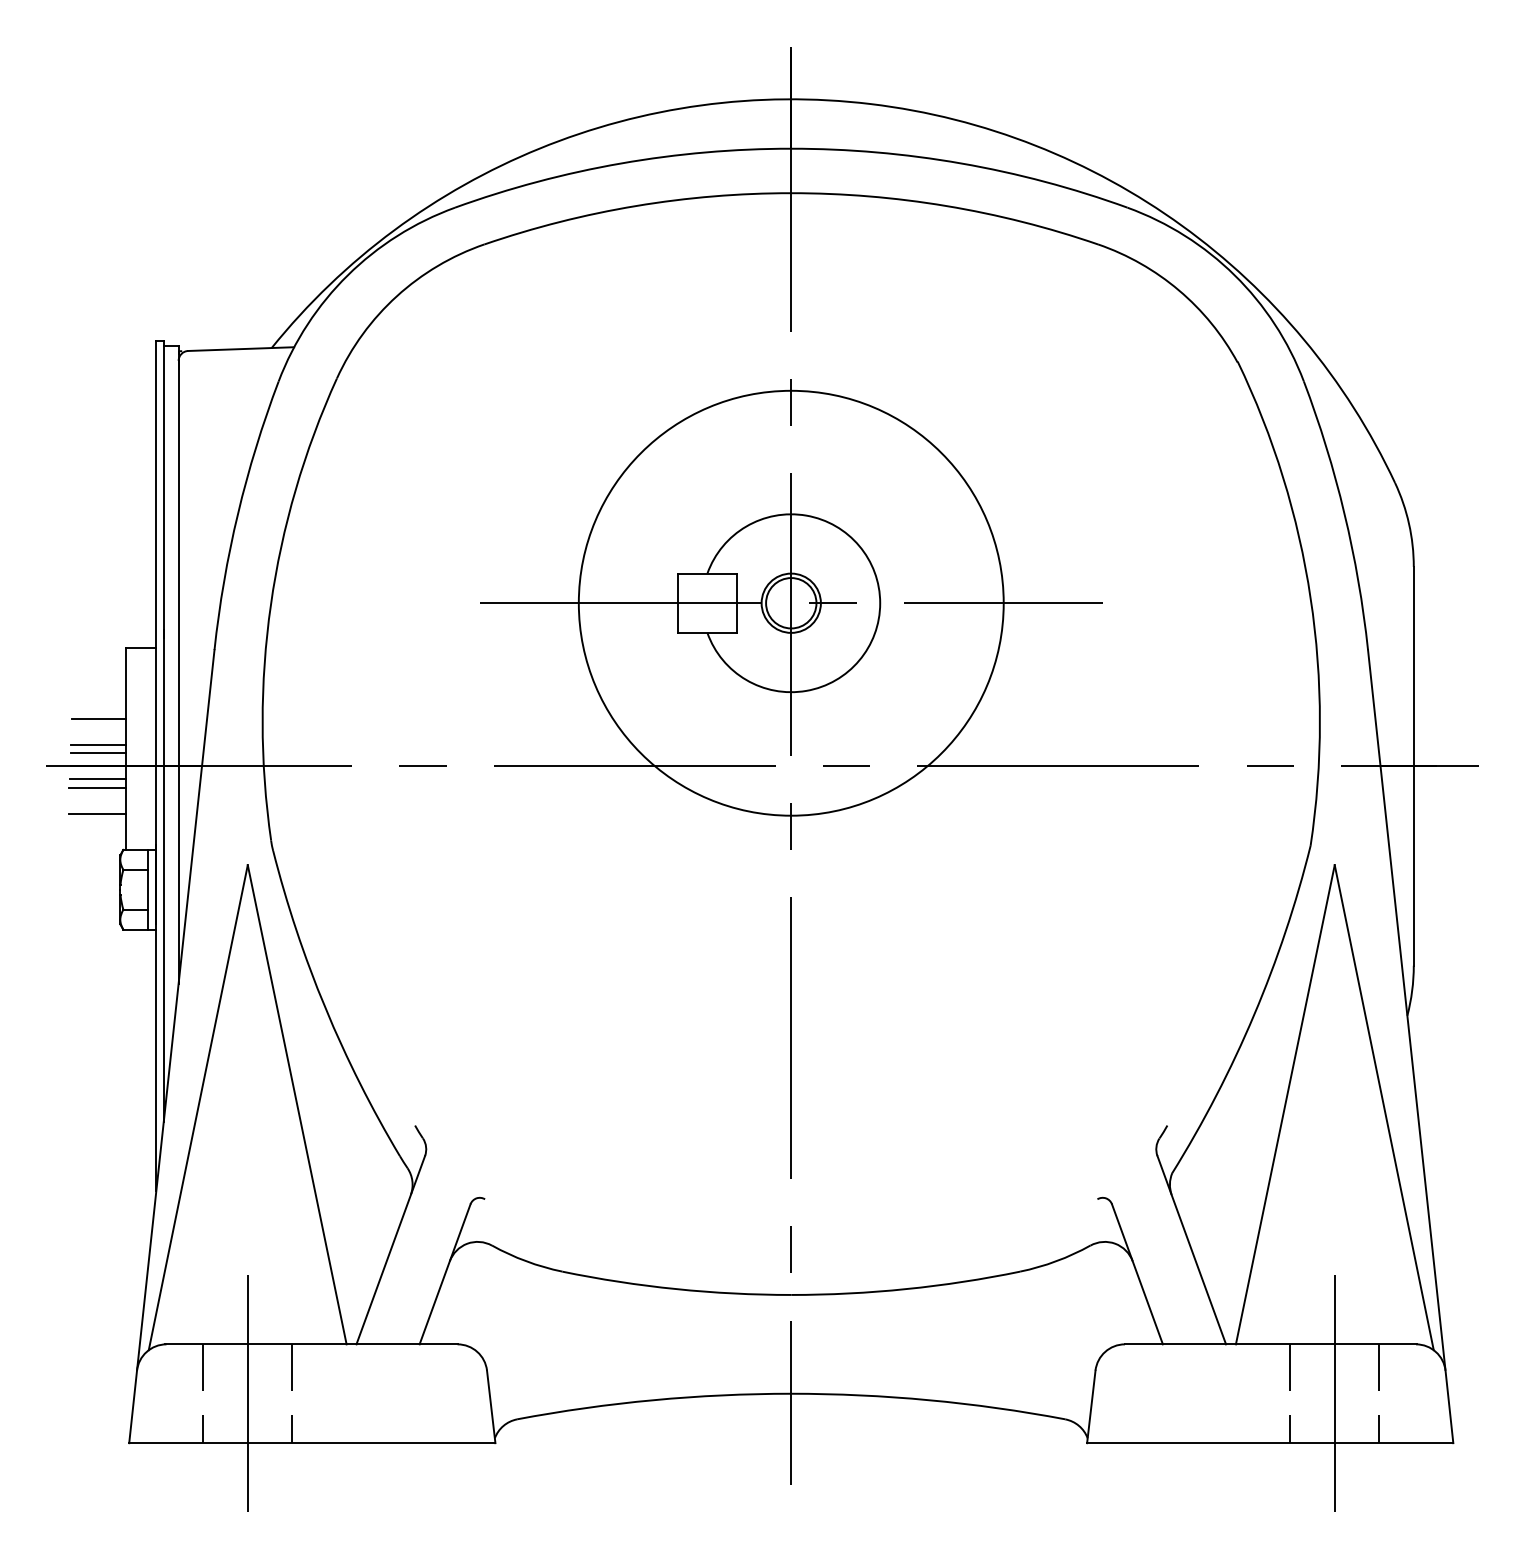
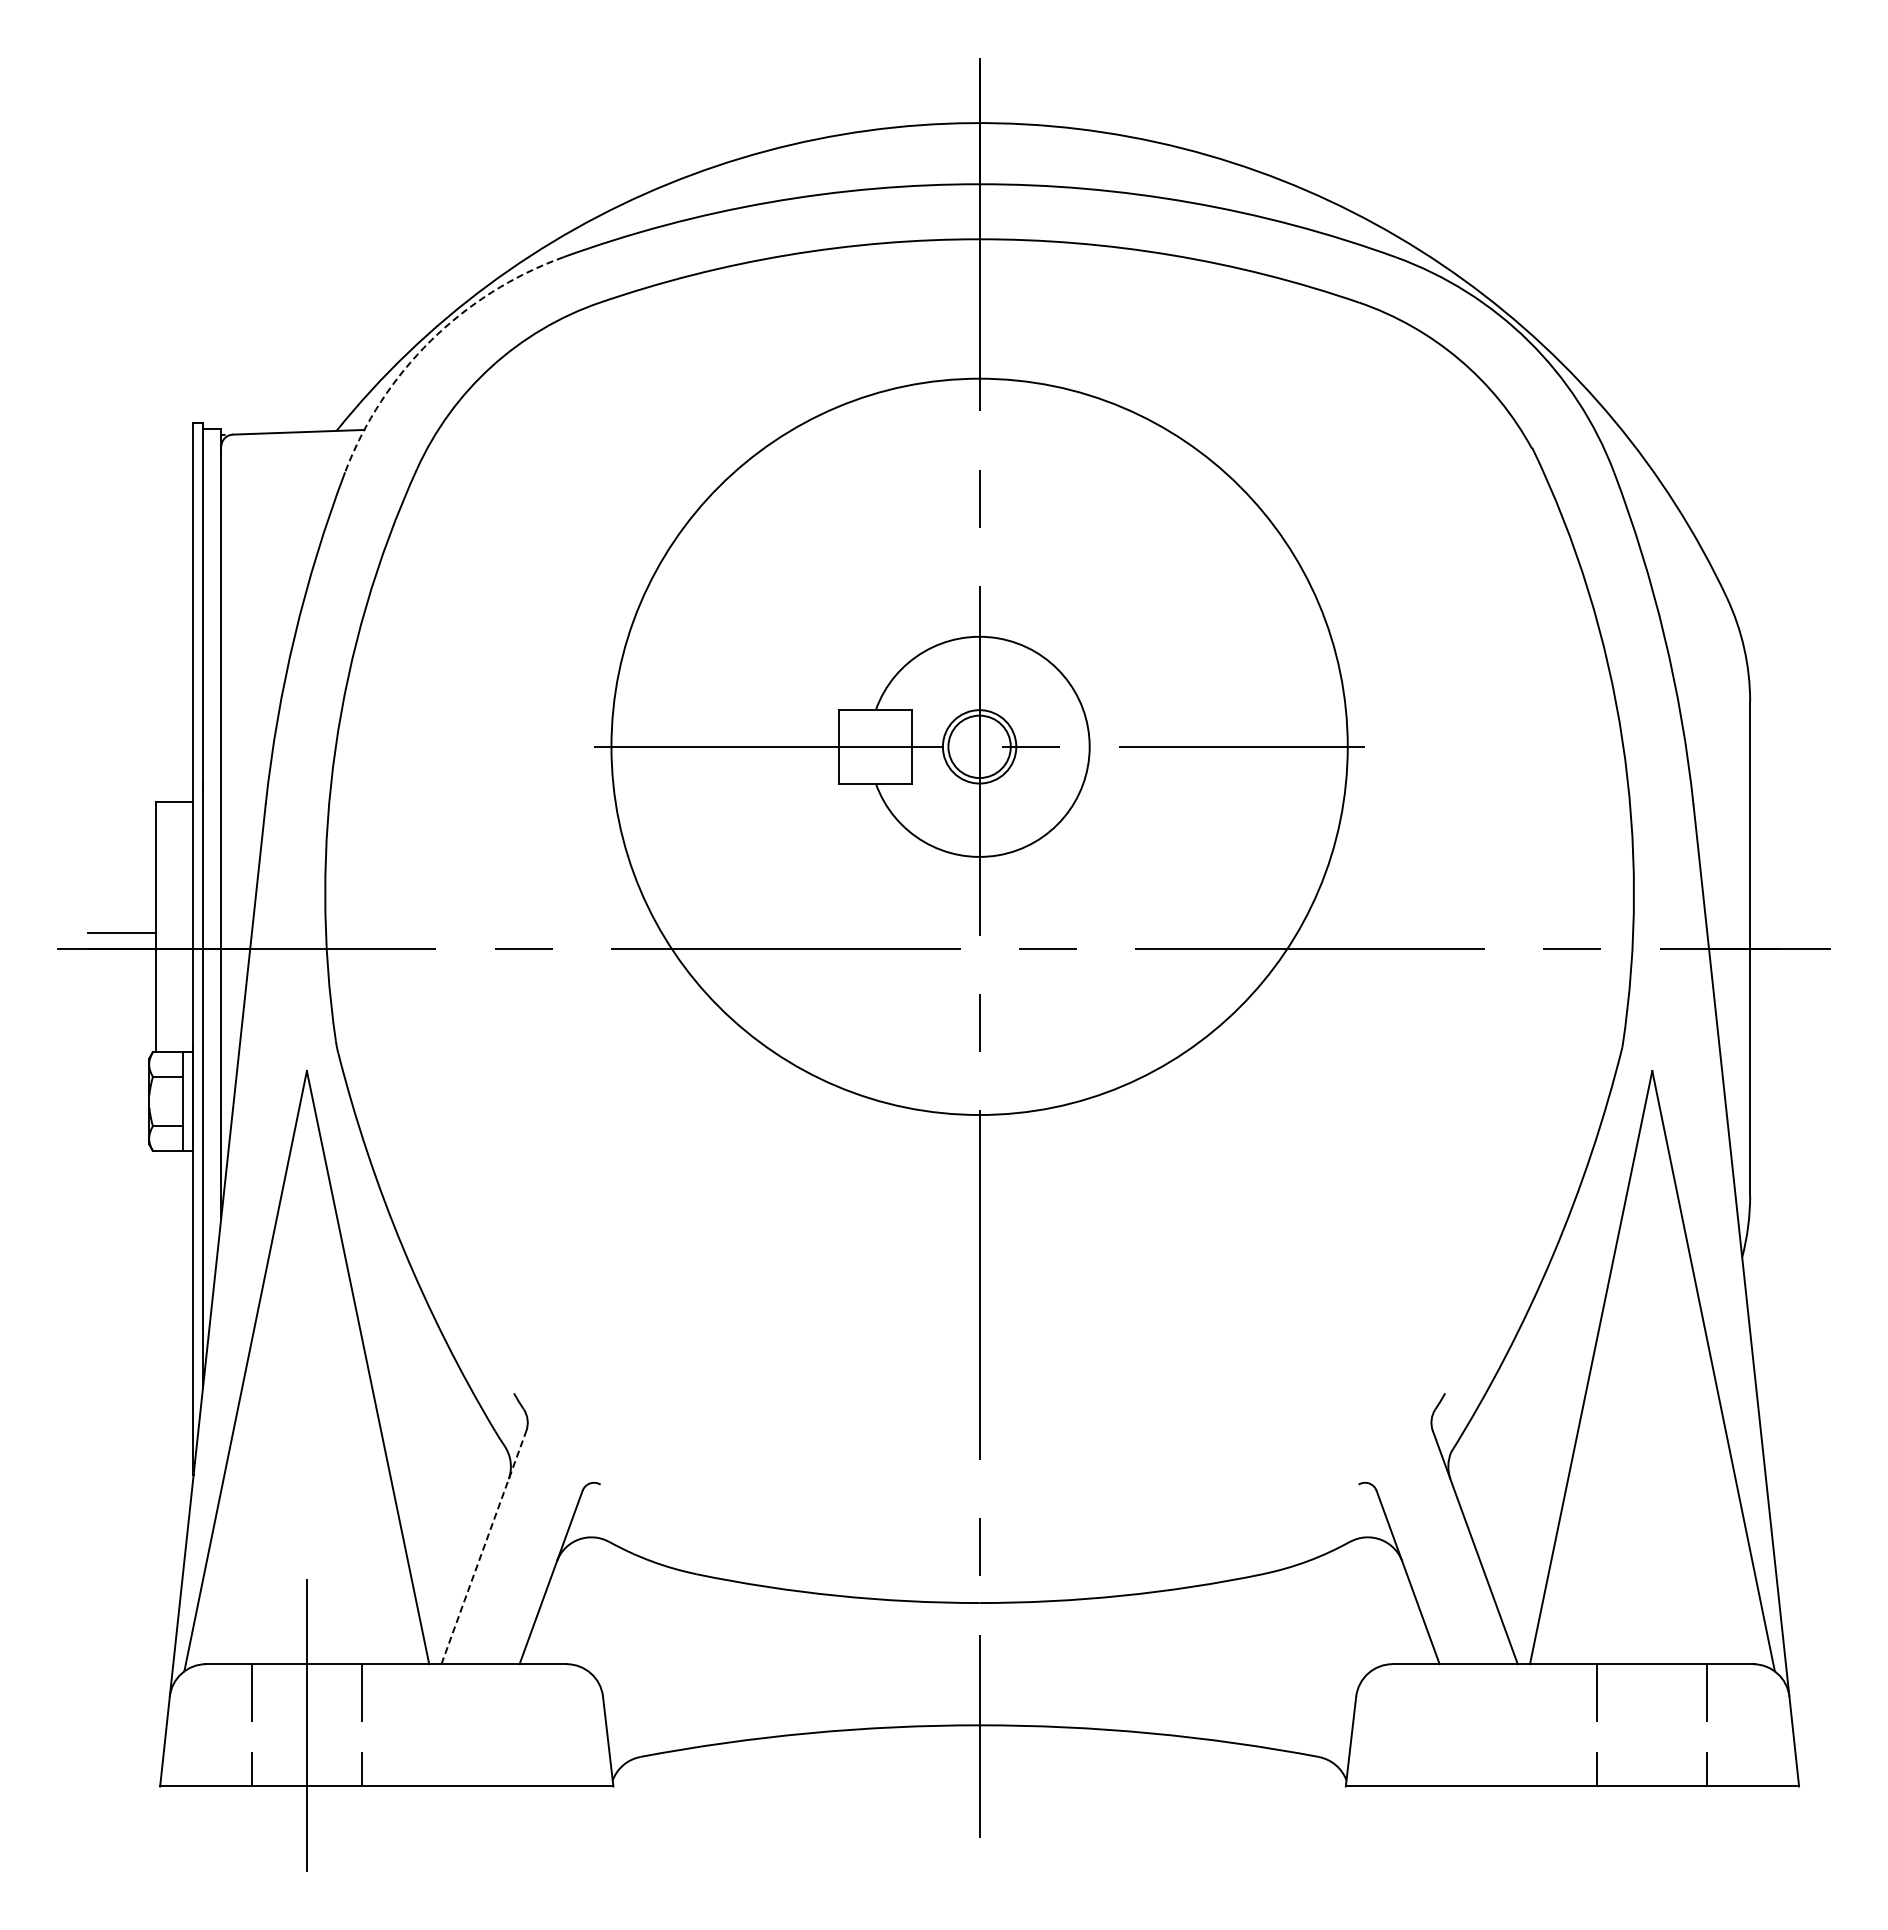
arc: (347, 274) -> (430, 340), solid -> dashed
circle: (791, 602) -> (979, 746), size x1.4
line: (98, 718) -> (122, 889), removed
line: (98, 745) -> (121, 922), removed
line: (98, 779) -> (121, 964), removed
line: (97, 787) -> (120, 975), removed
line: (97, 813) -> (120, 1007), removed
line: (391, 1250) -> (484, 1547), solid -> dashed
line: (1334, 1393) -> (1652, 1725), removed

